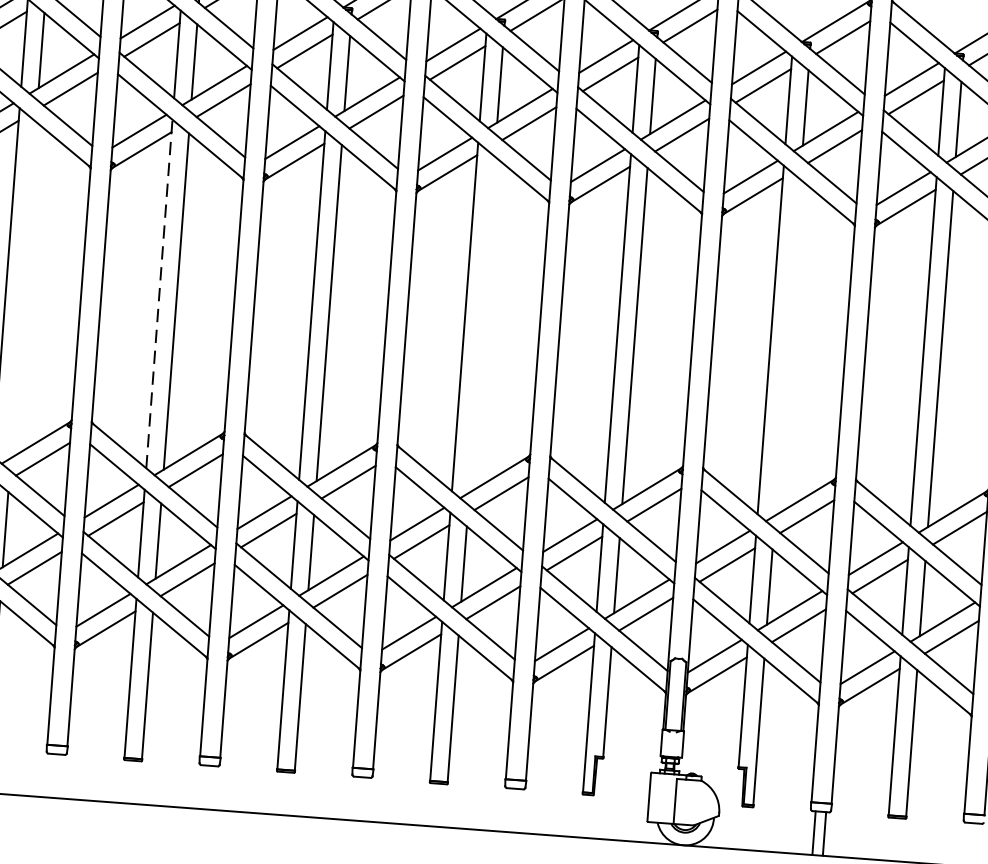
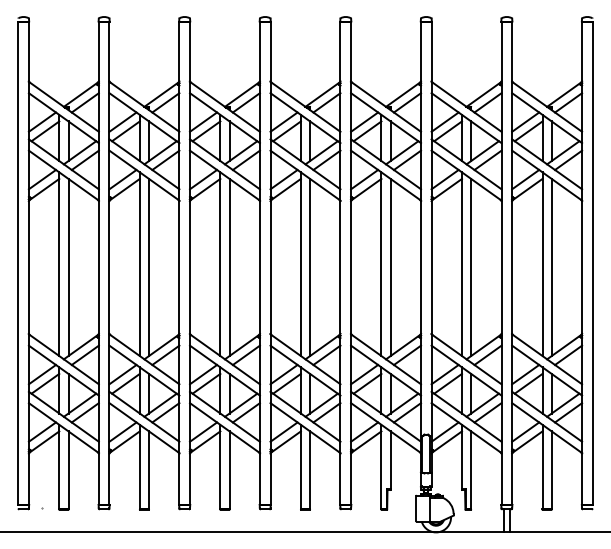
line: (23, 290) -> (68, 267), added
line: (158, 294) -> (139, 264), dashed -> solid
line: (482, 324) -> (310, 267), added
line: (788, 347) -> (471, 267), added

